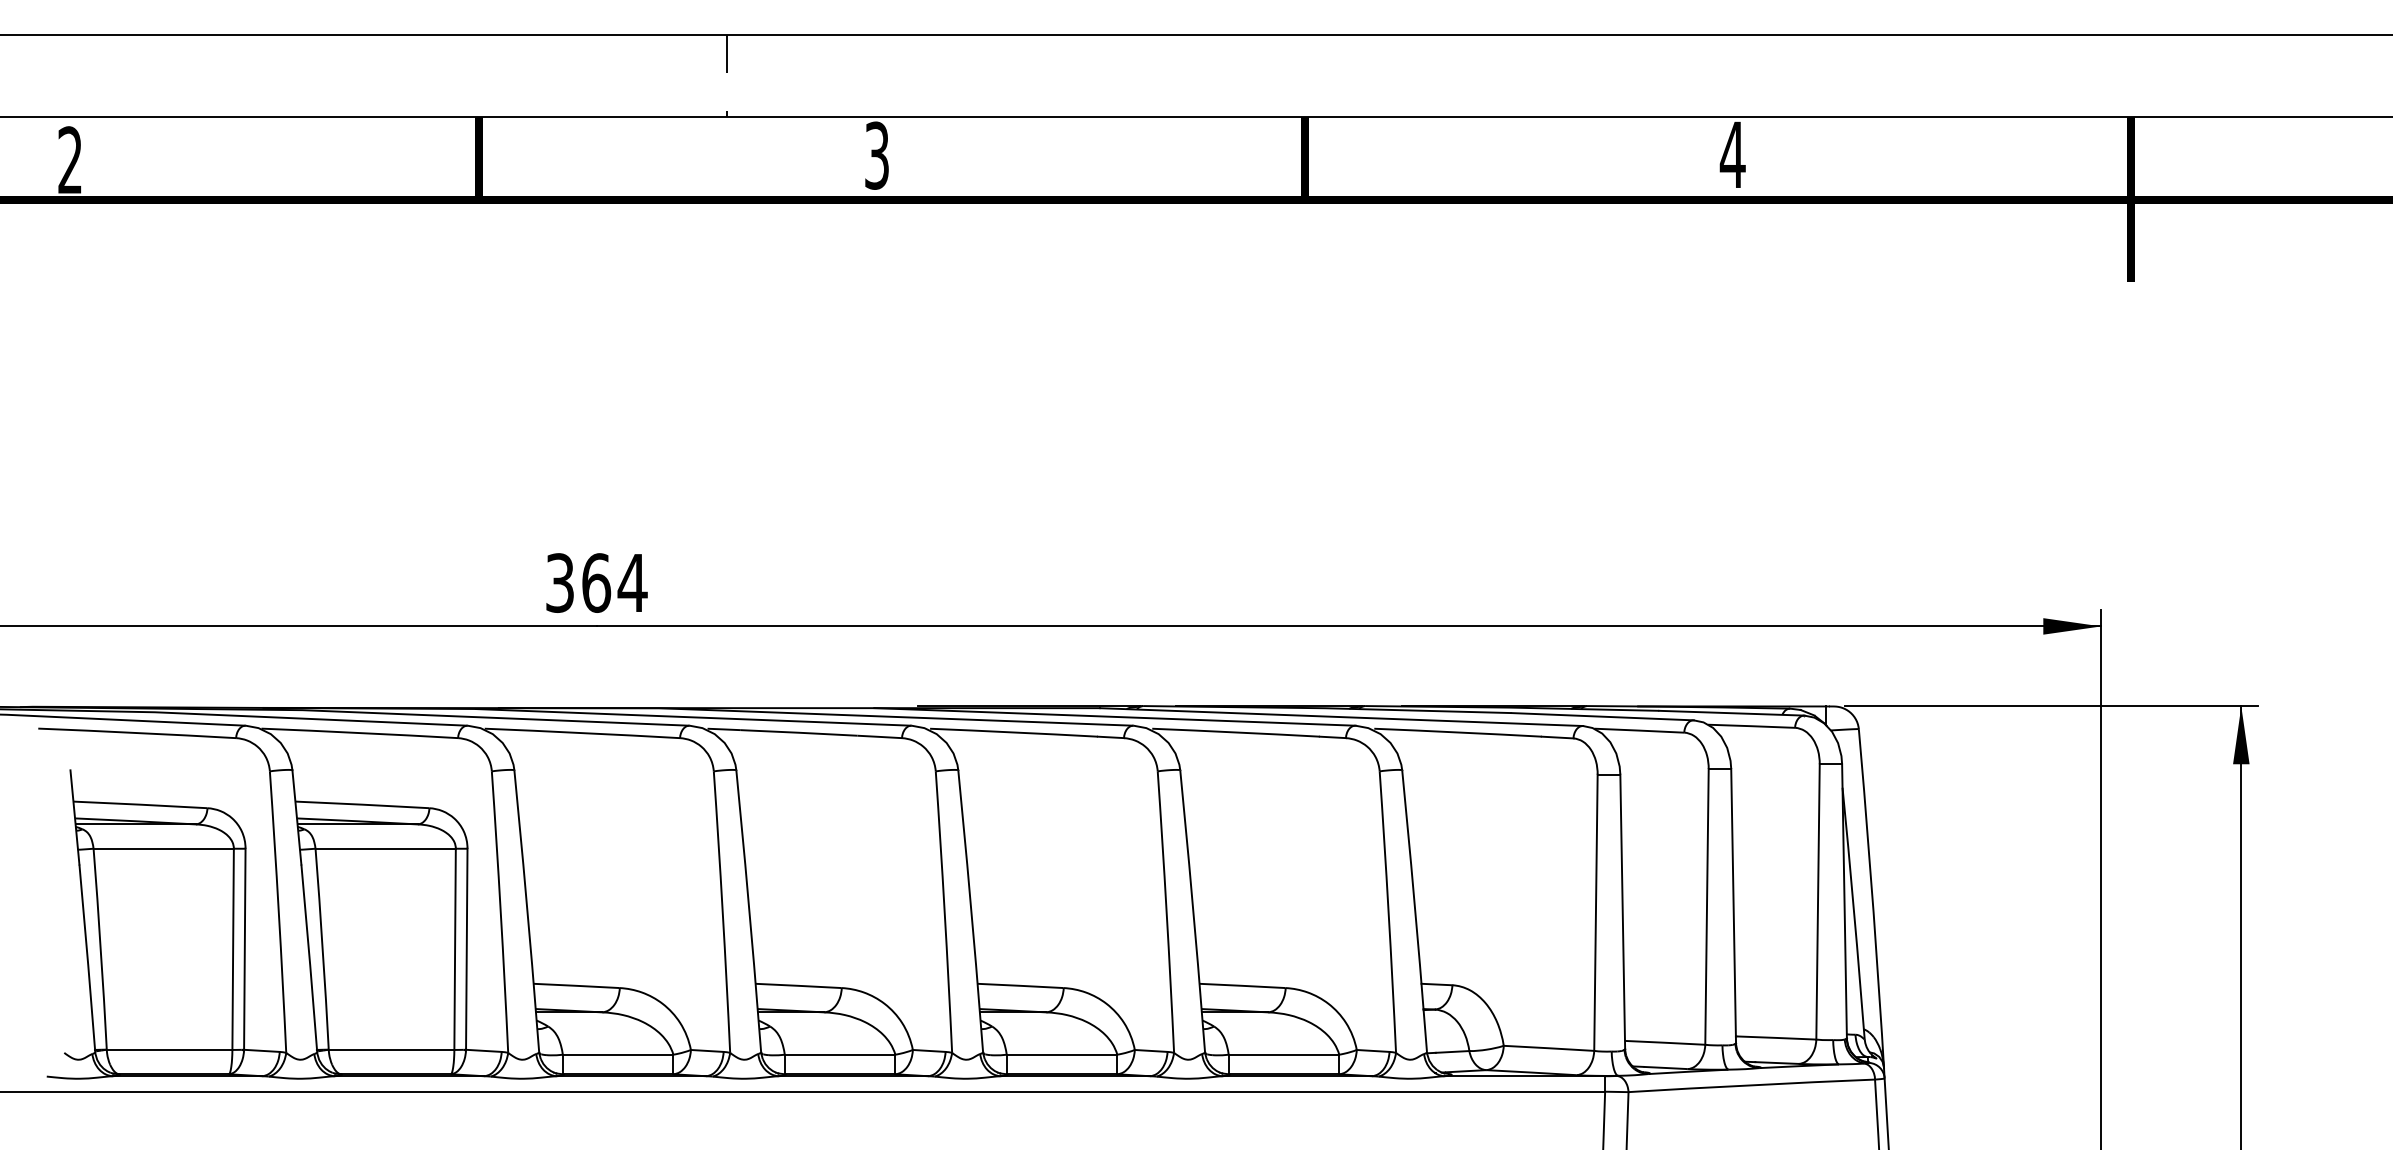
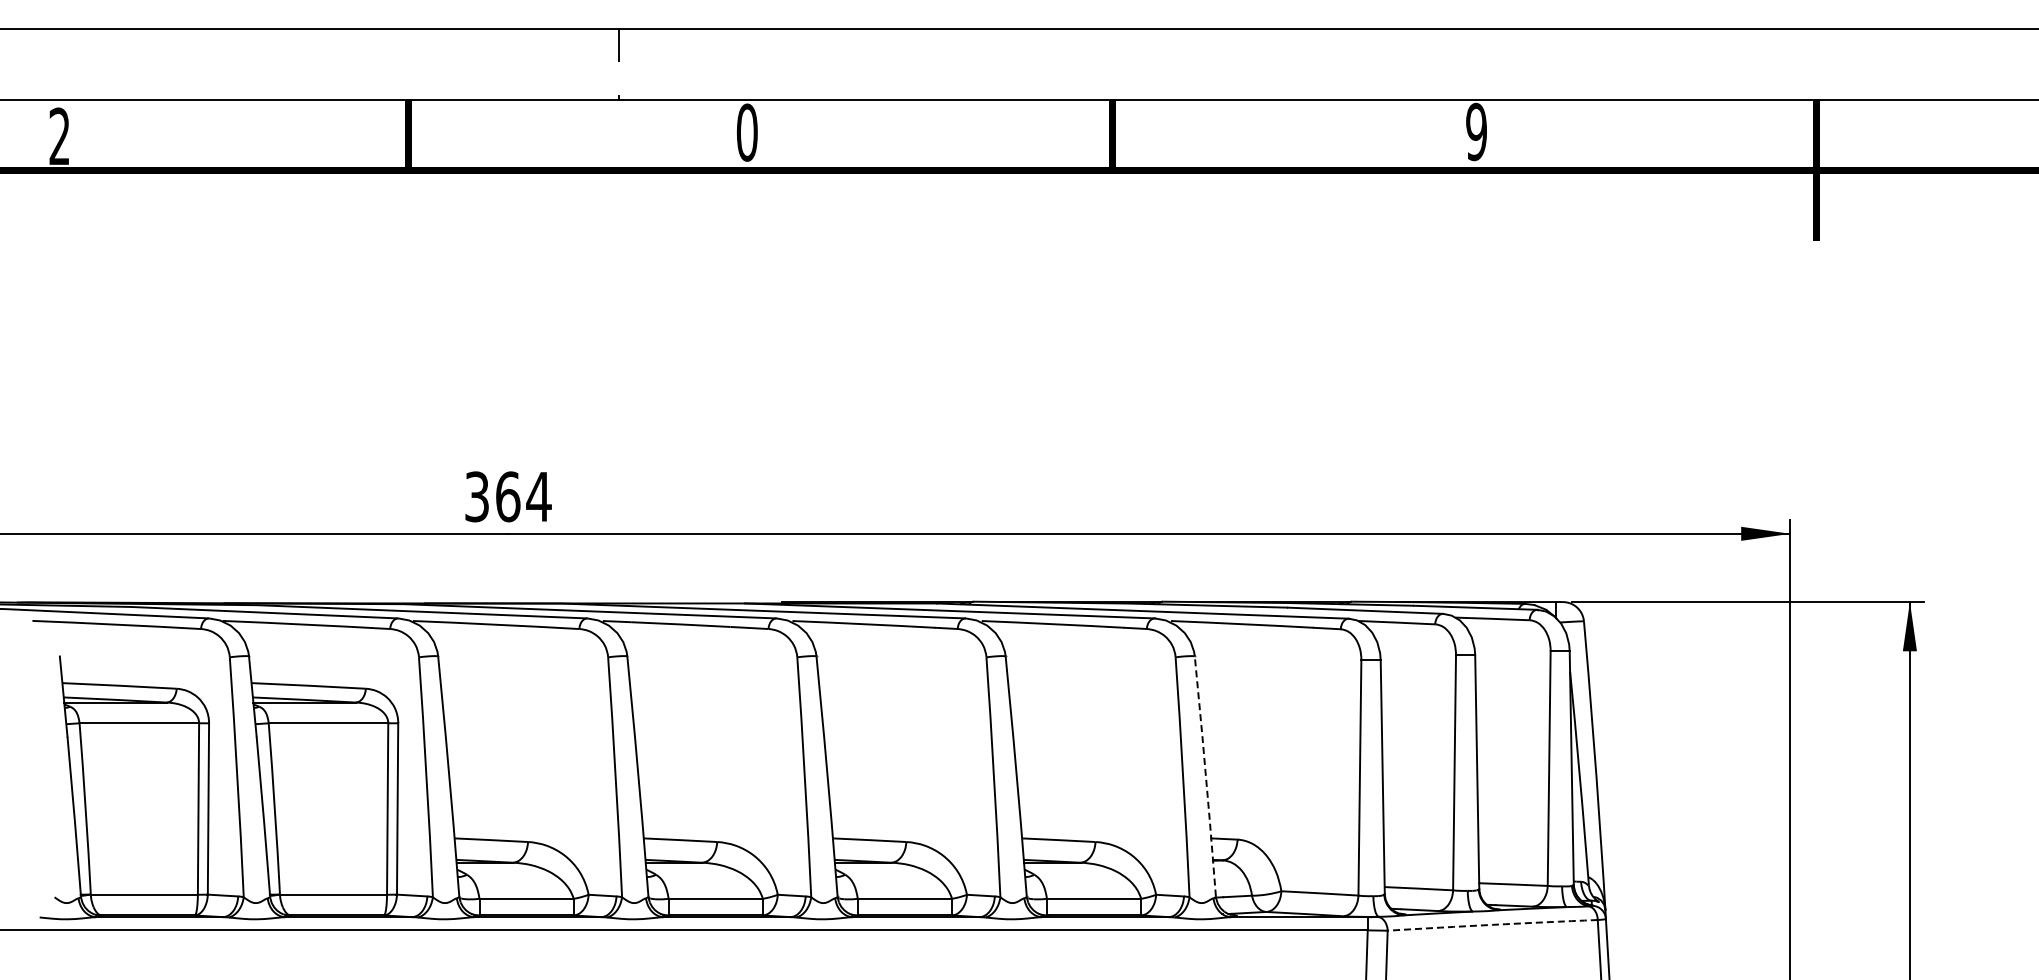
text: (1732, 154) -> (1476, 131), 4 -> 9
text: (876, 155) -> (746, 132), 3 -> 0
line: (1414, 911) -> (1205, 776), solid -> dashed
arc: (1751, 1084) -> (1492, 924), solid -> dashed

